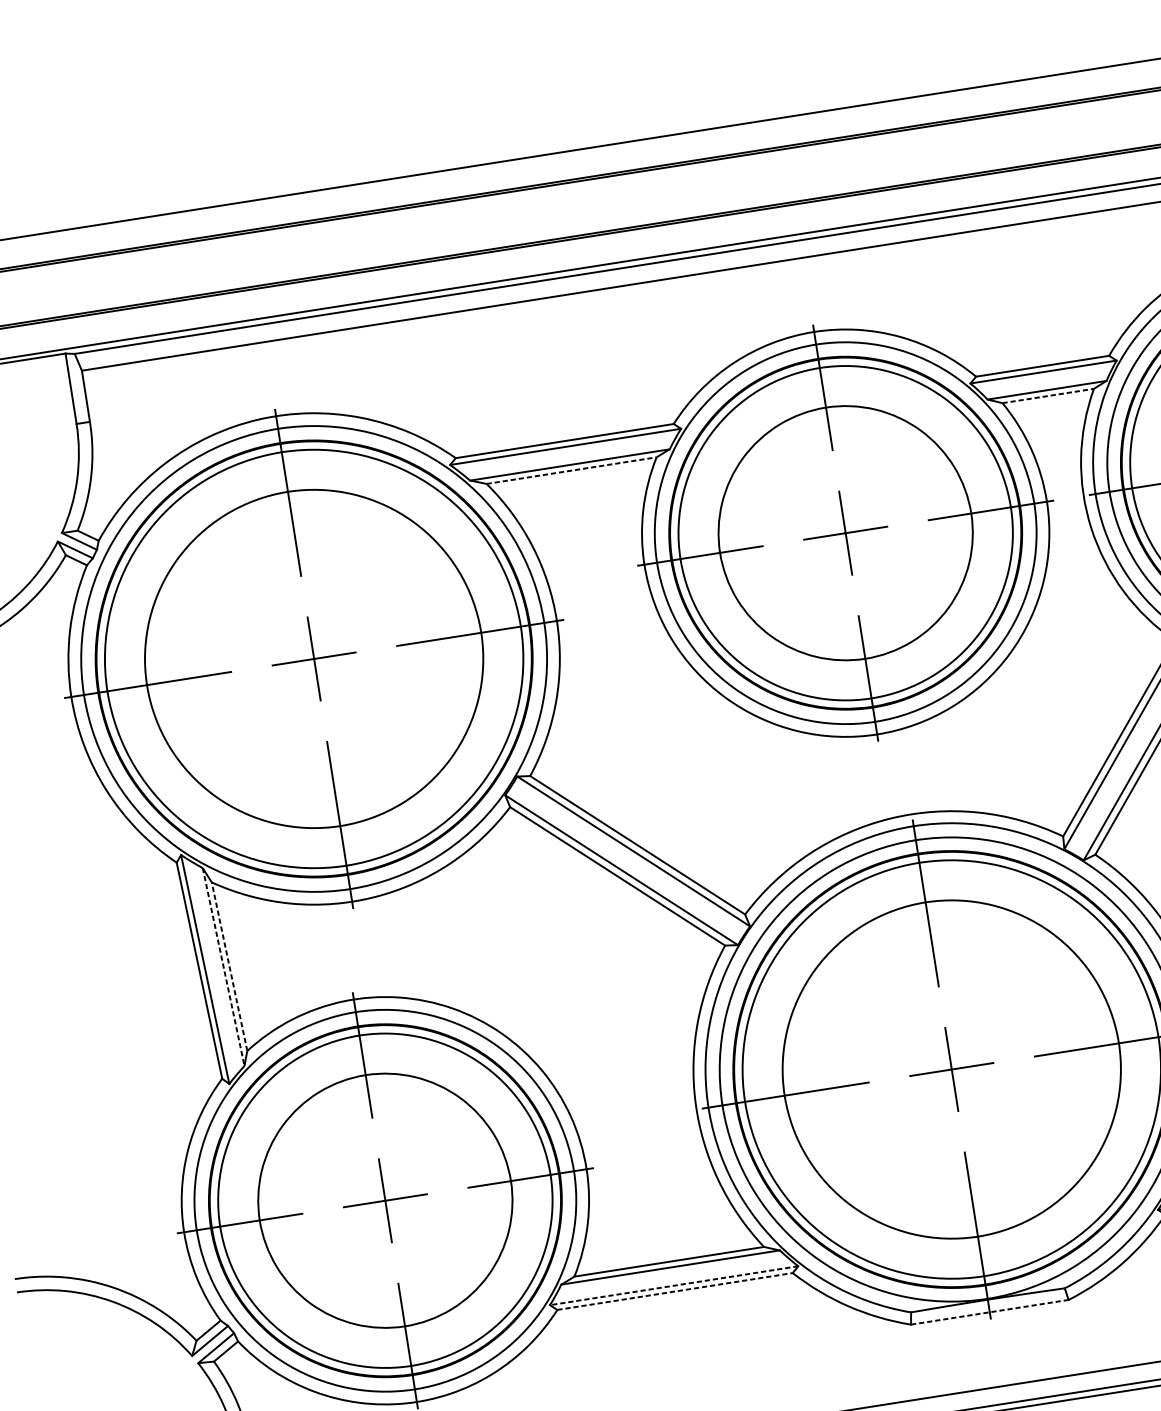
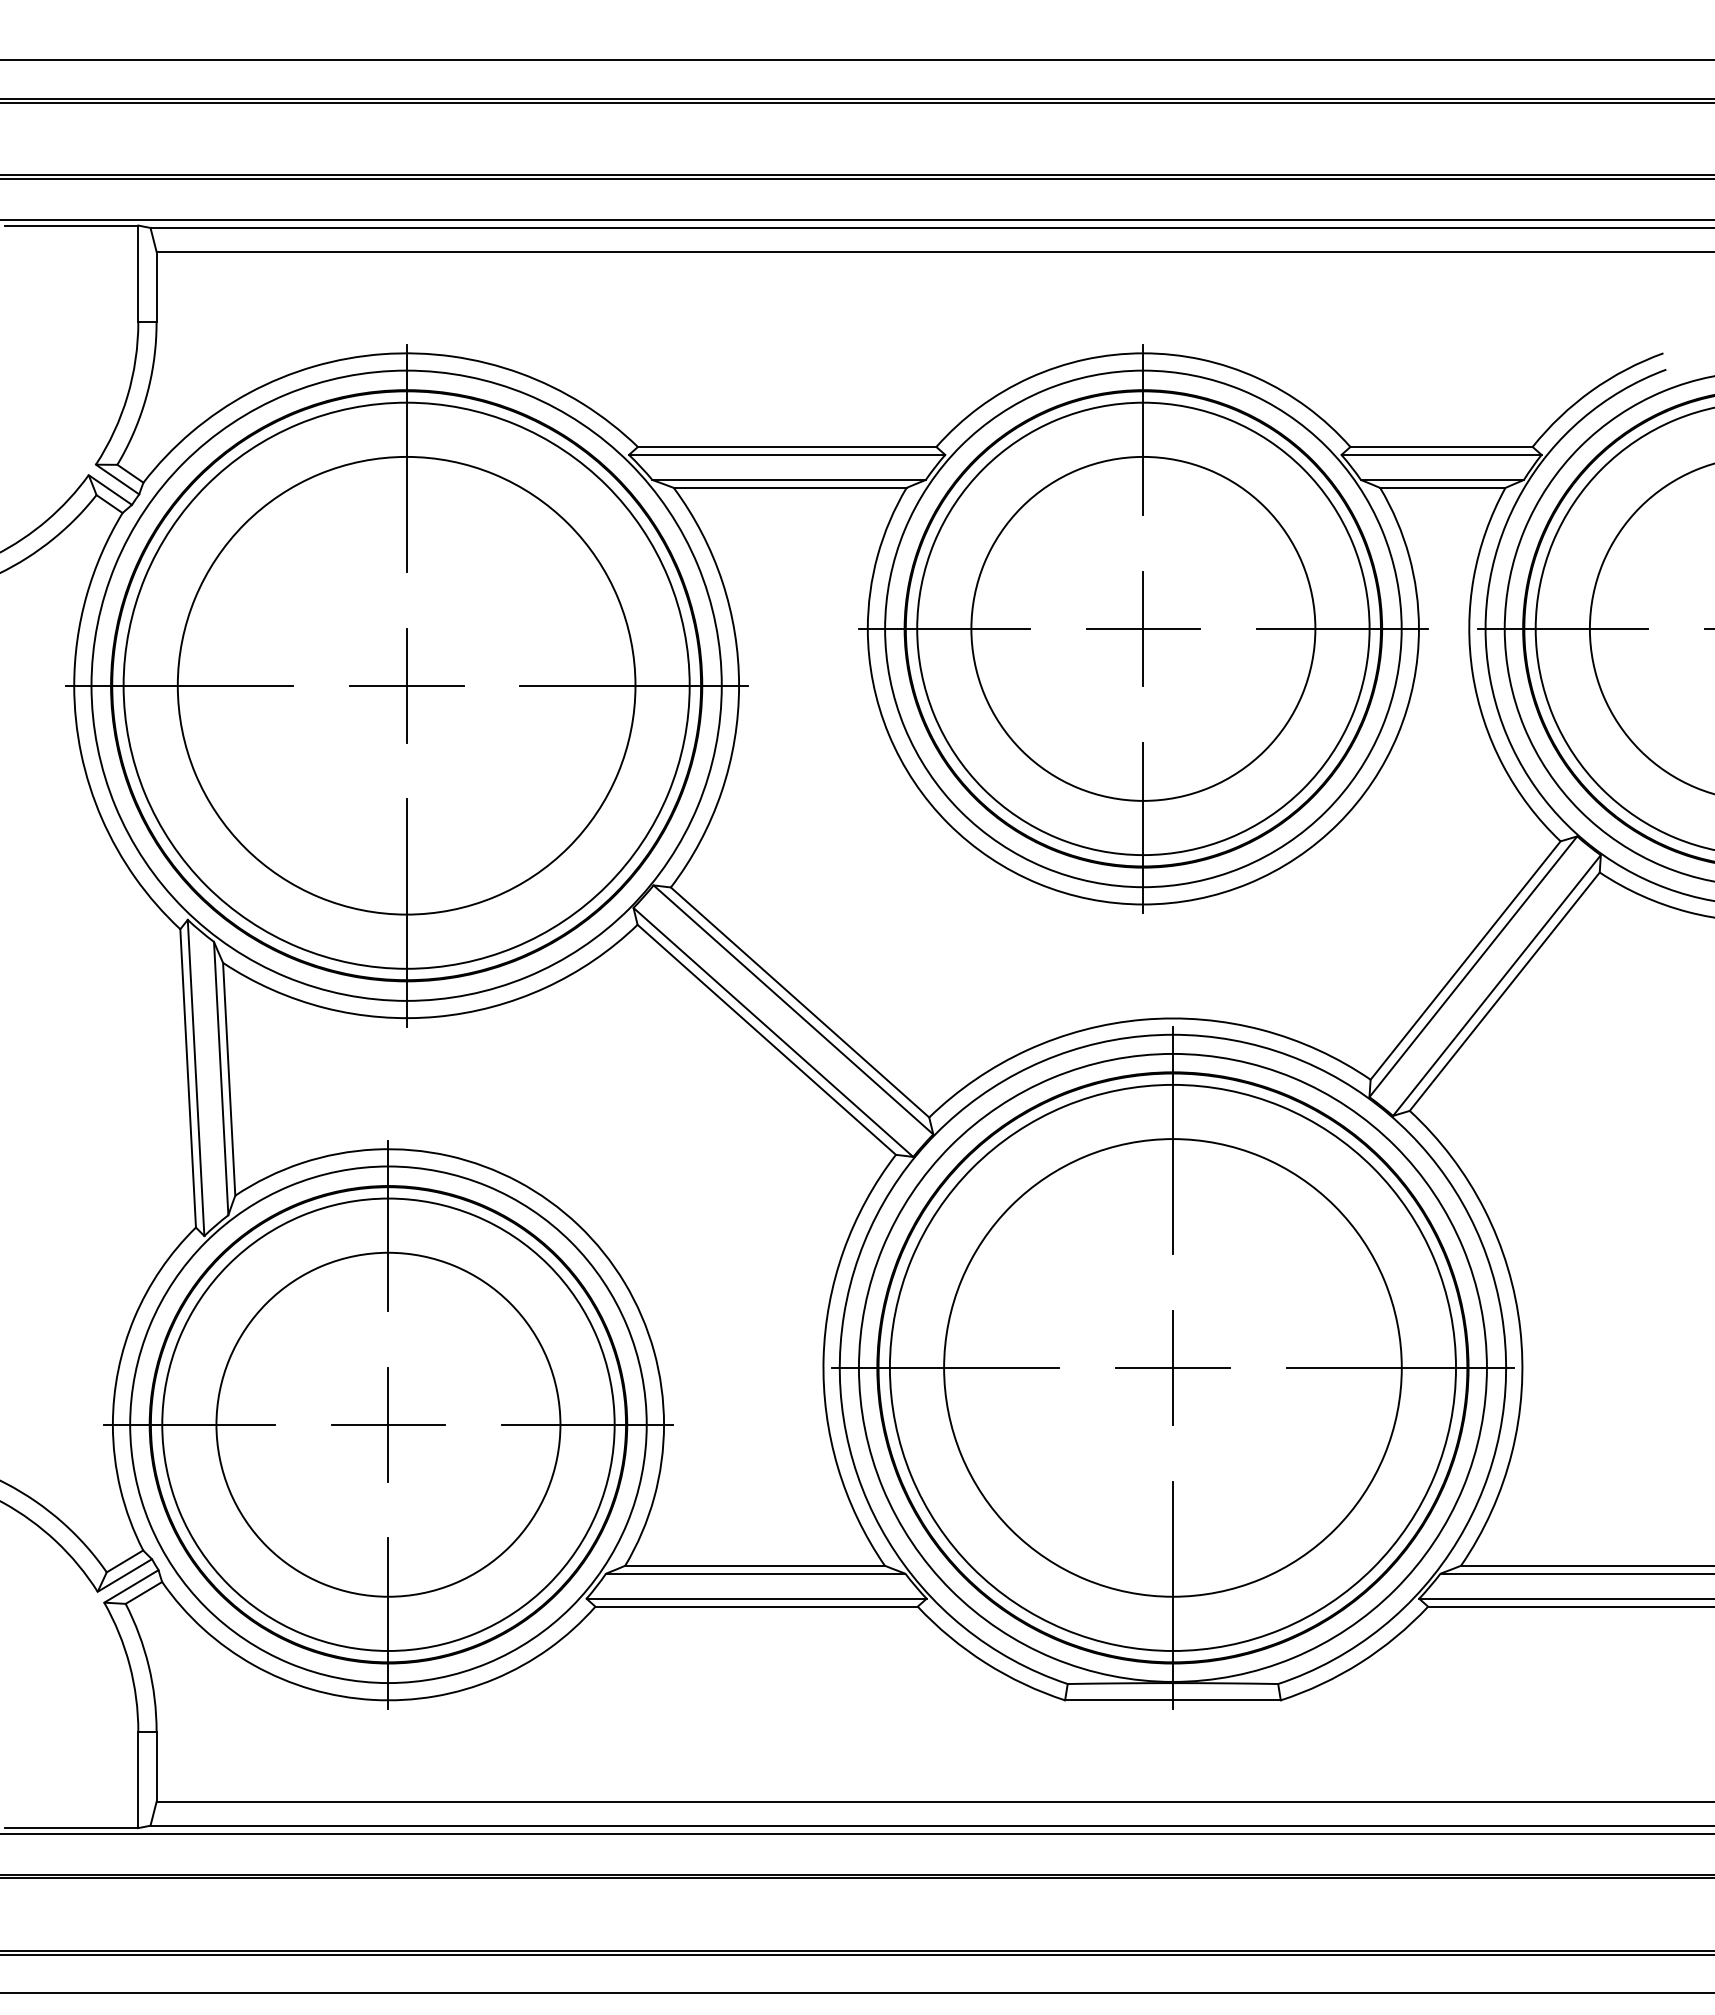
line: (1047, 395) -> (1442, 487), dashed -> solid
line: (571, 470) -> (790, 487), dashed -> solid
line: (223, 966) -> (221, 1078), dashed -> solid
line: (229, 966) -> (229, 1079), dashed -> solid
line: (674, 1285) -> (756, 1598), dashed -> solid
line: (675, 1291) -> (757, 1606), dashed -> solid
line: (989, 1312) -> (1172, 1700), dashed -> solid

